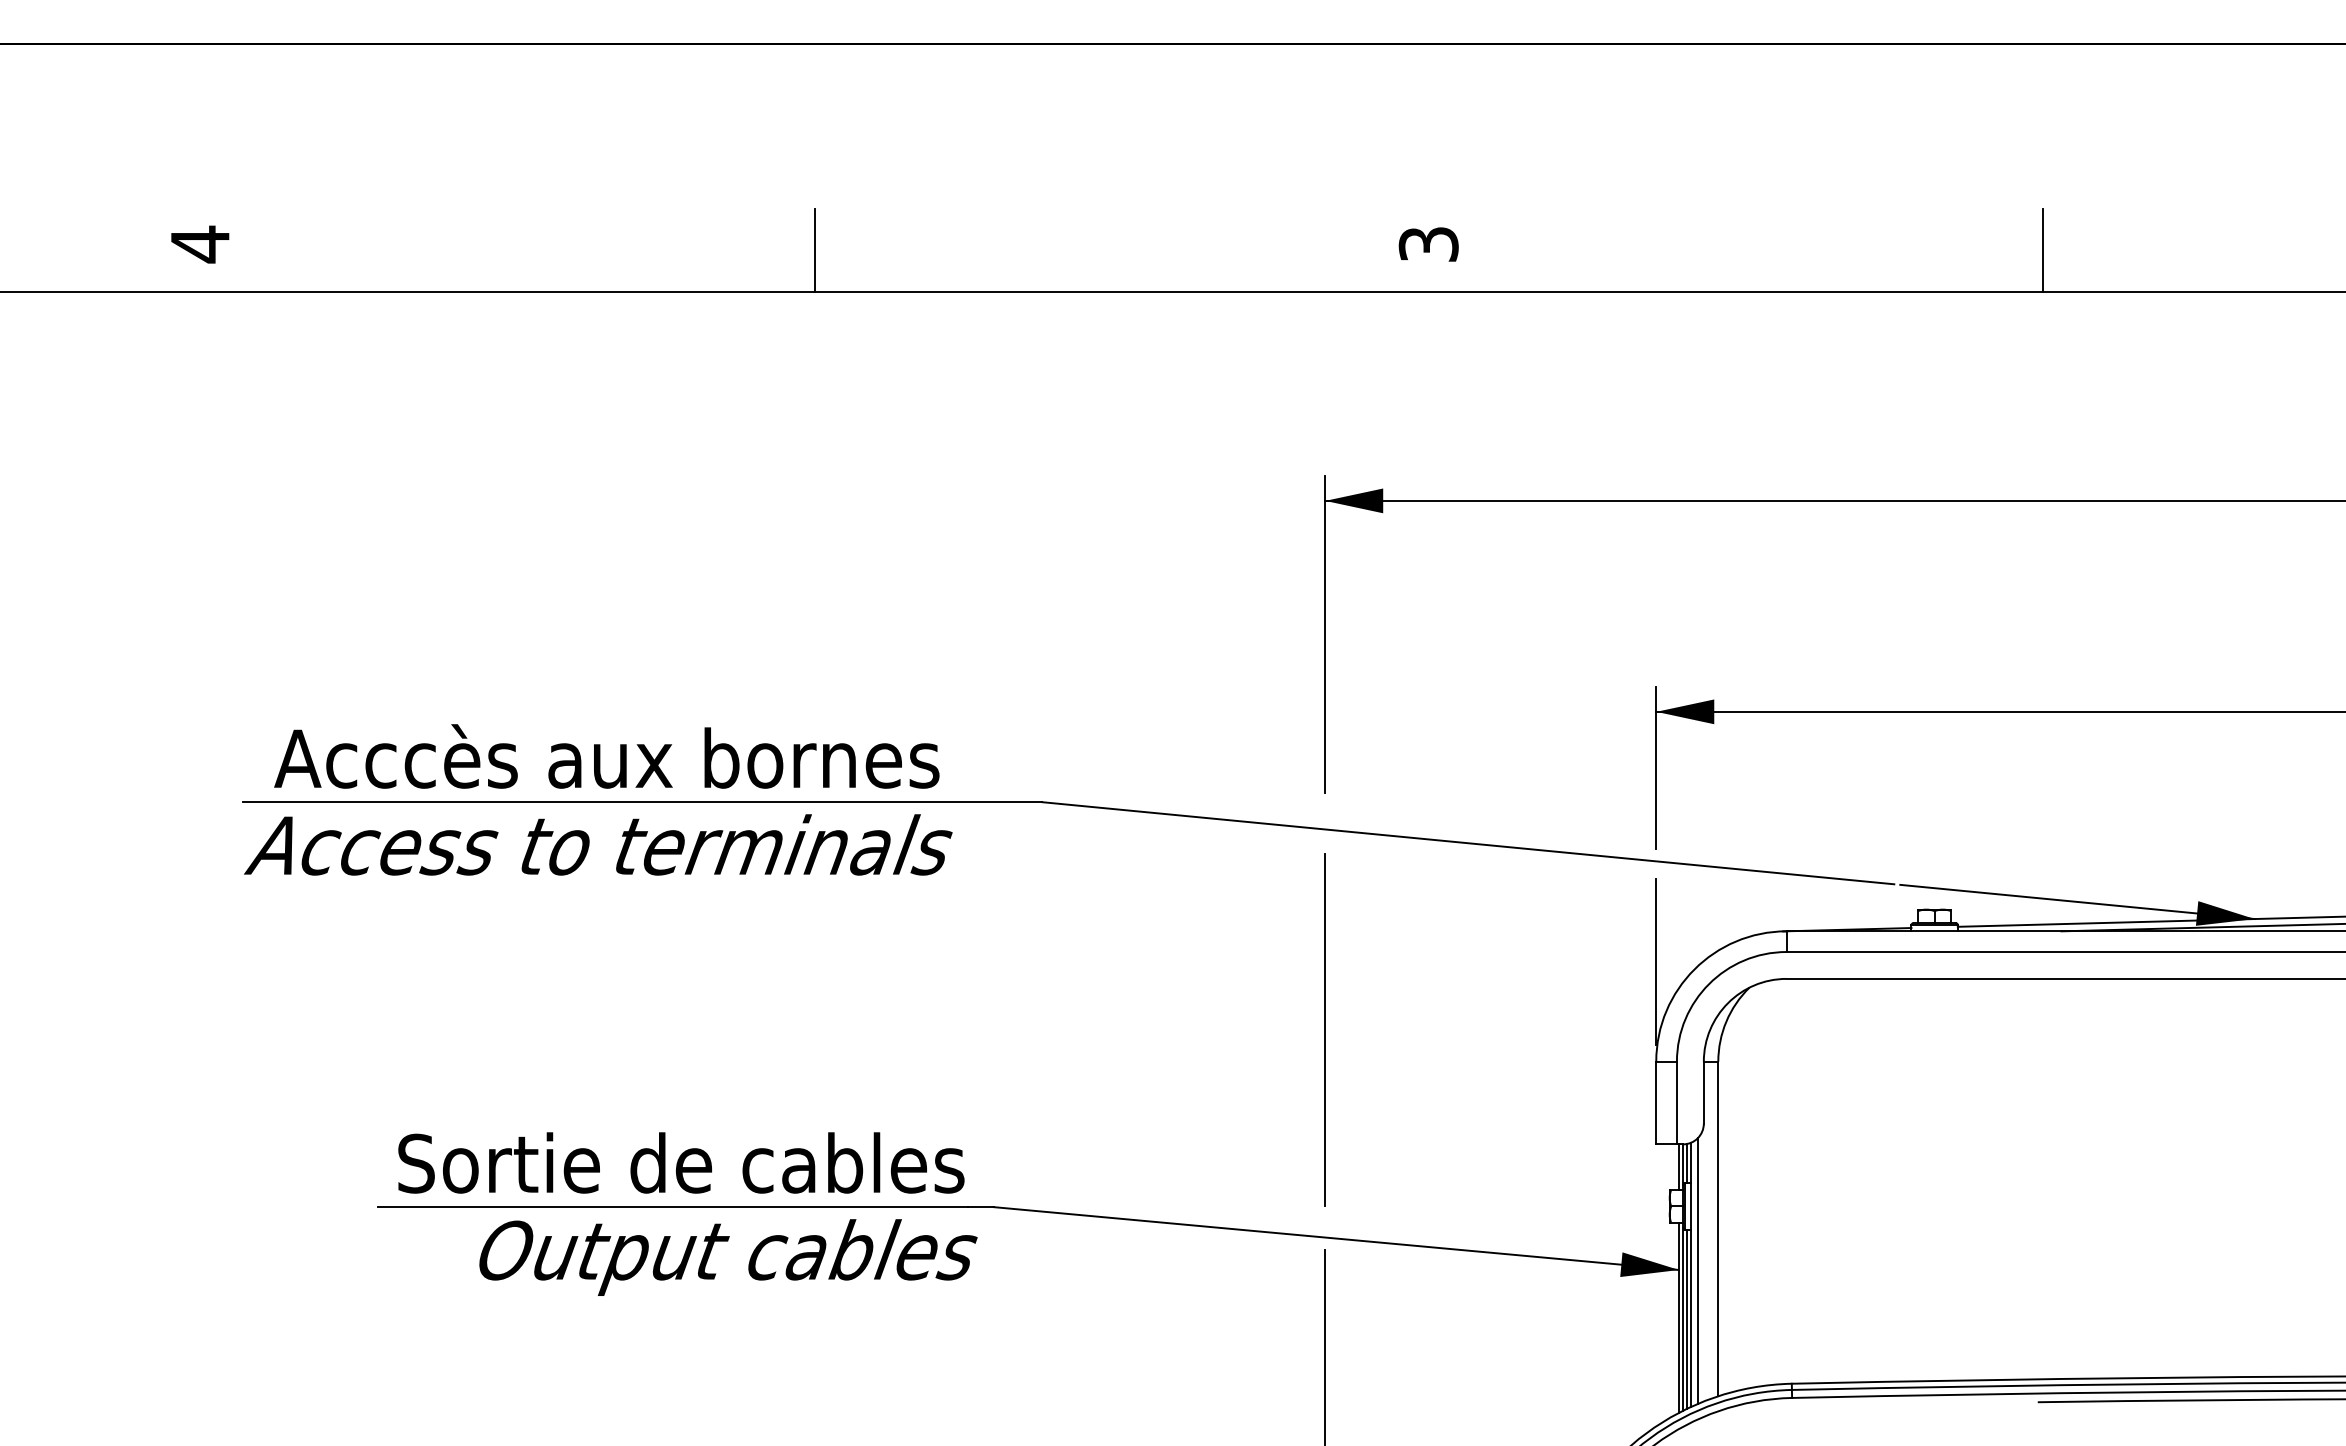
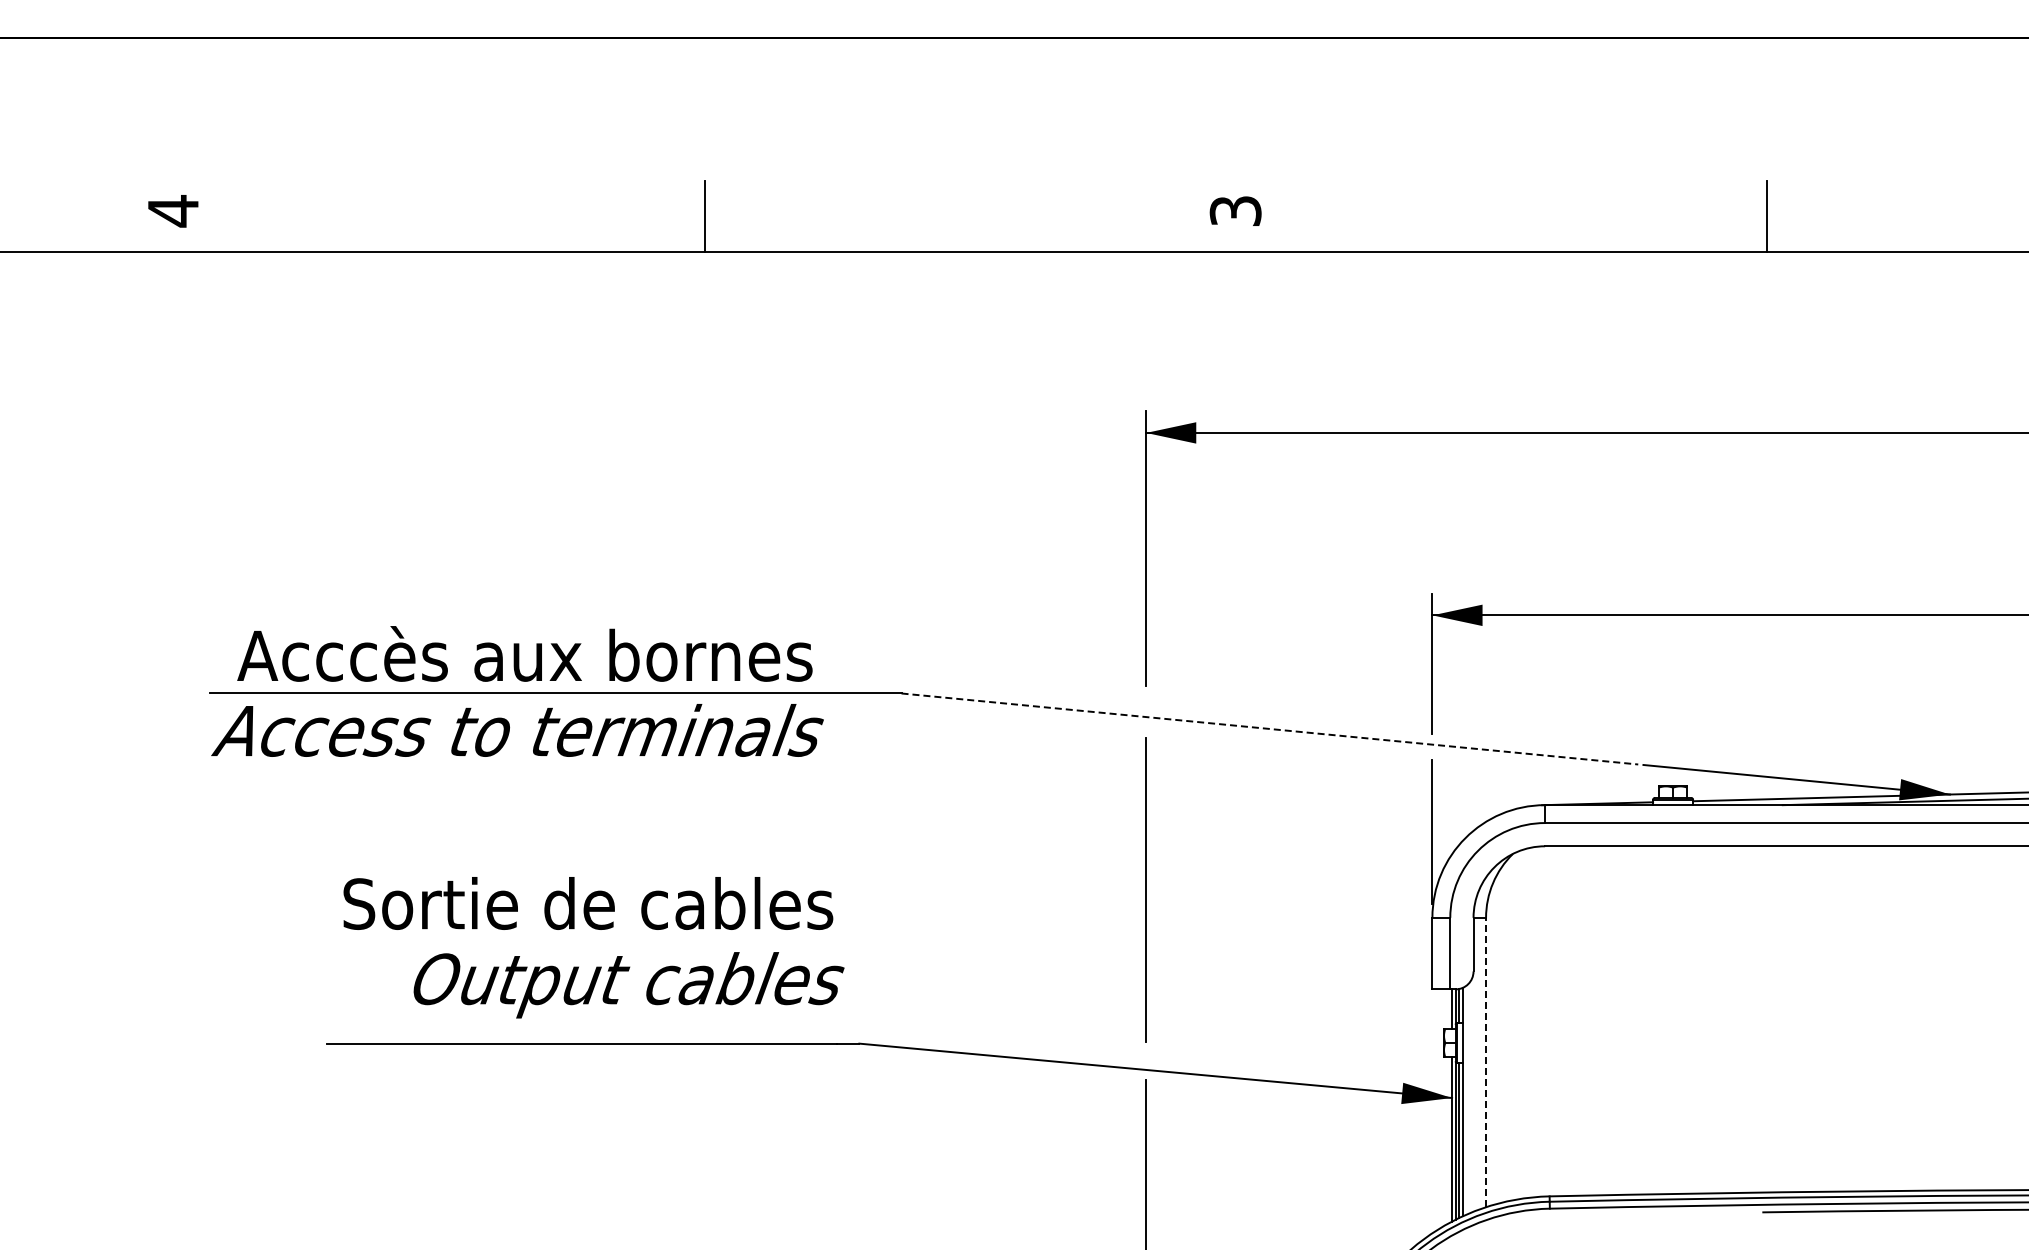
line: (1469, 843) -> (1270, 729), solid -> dashed
text: (687, 1213) -> (593, 947), moved
line: (1718, 1228) -> (1486, 1062), solid -> dashed
line: (1698, 1271) -> (1468, 1099), removed

